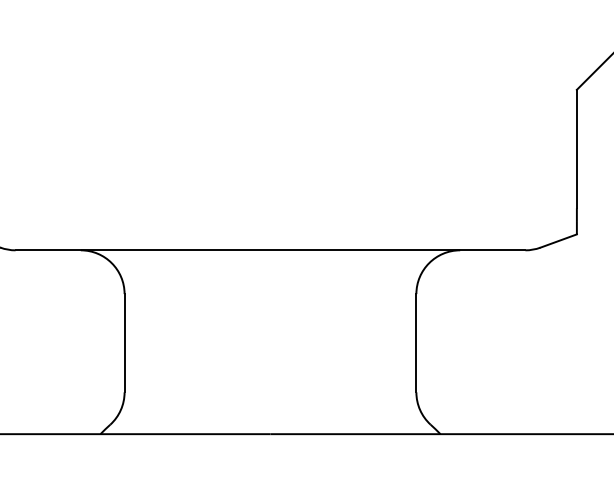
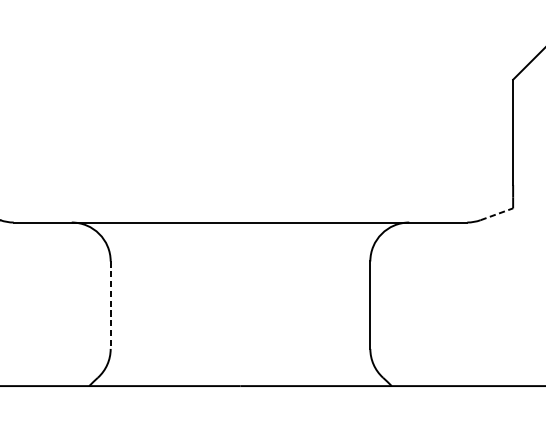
line: (559, 240) -> (497, 213), solid -> dashed
line: (124, 343) -> (110, 305), solid -> dashed

